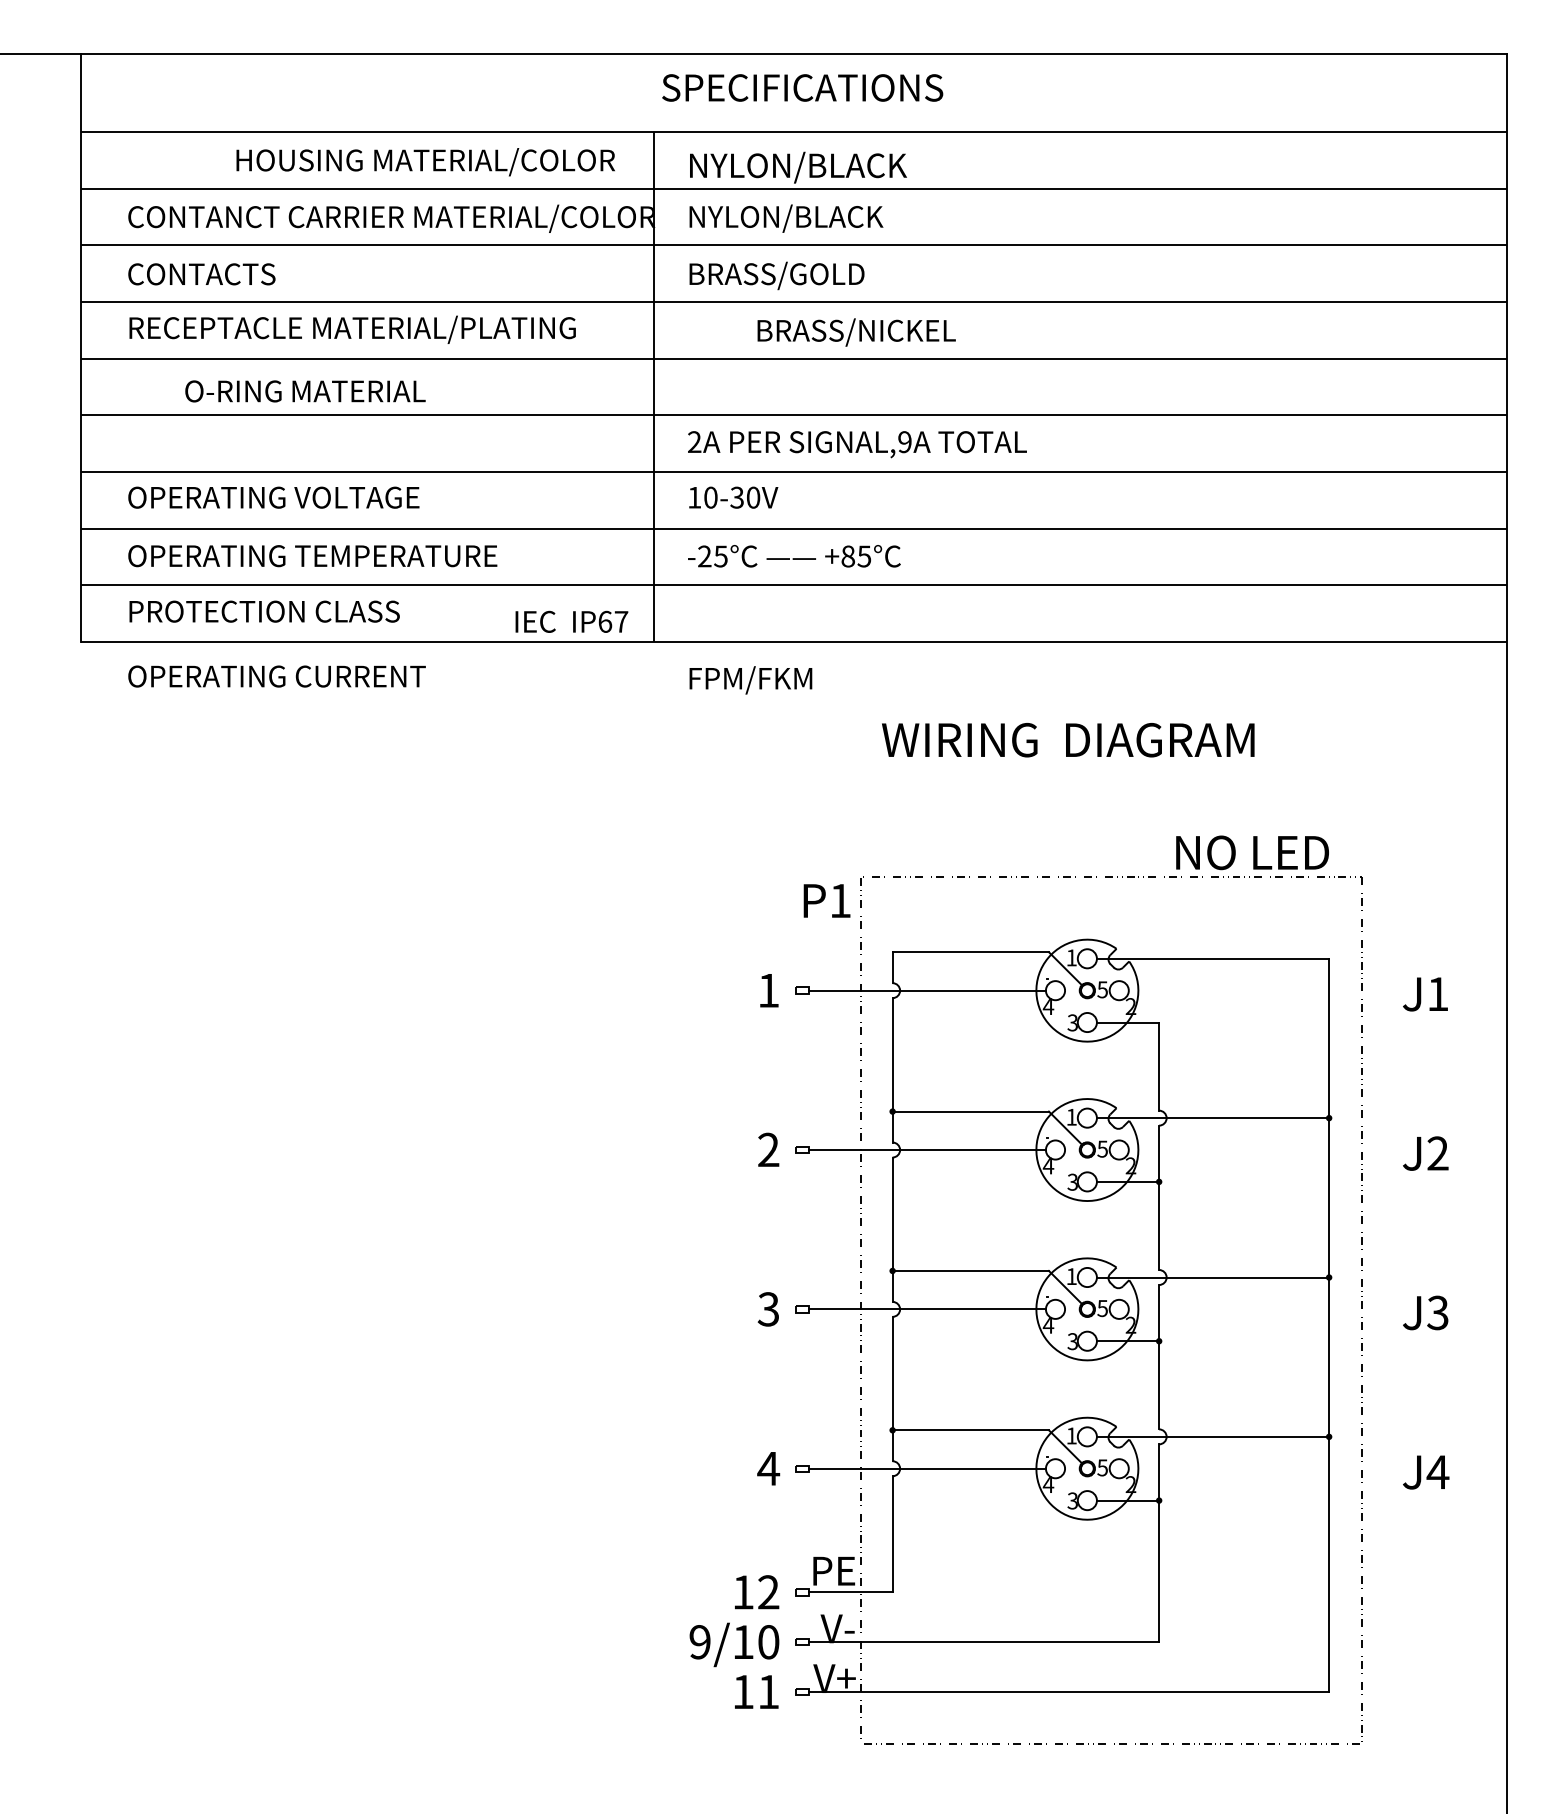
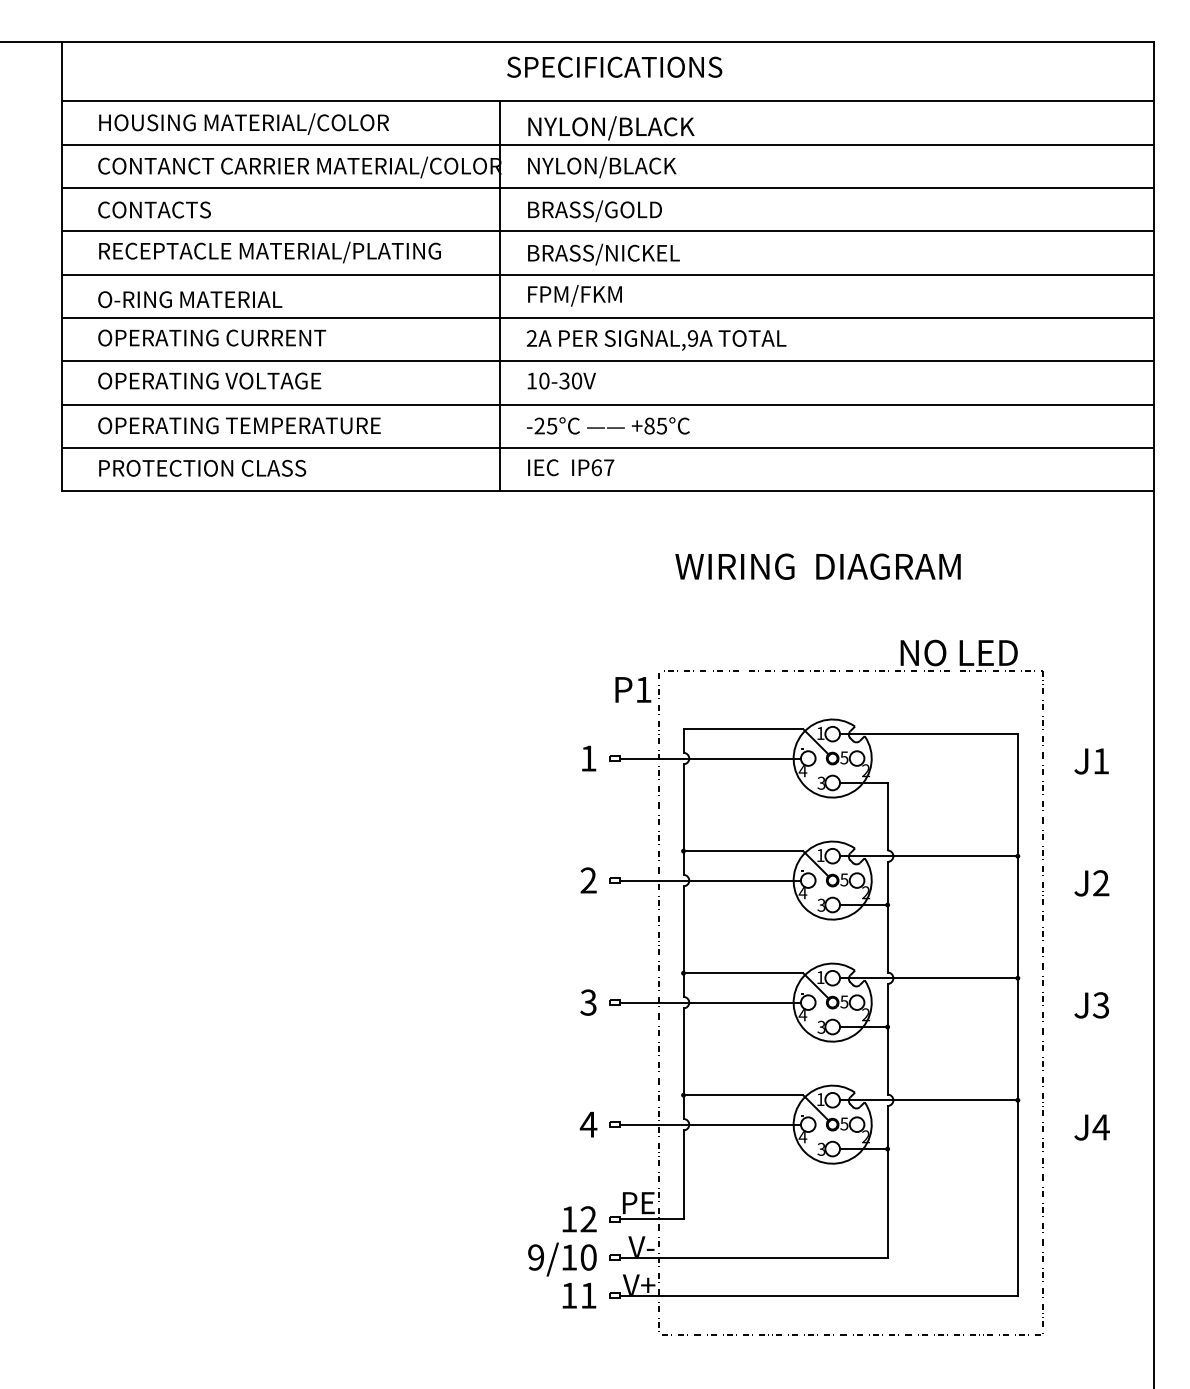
text: (425, 162) -> (243, 124), moved
text: (856, 332) -> (603, 254), moved
text: (305, 391) -> (190, 299), moved
text: (571, 621) -> (570, 467), moved
text: (276, 676) -> (211, 338), moved
text: (750, 680) -> (574, 295), moved

